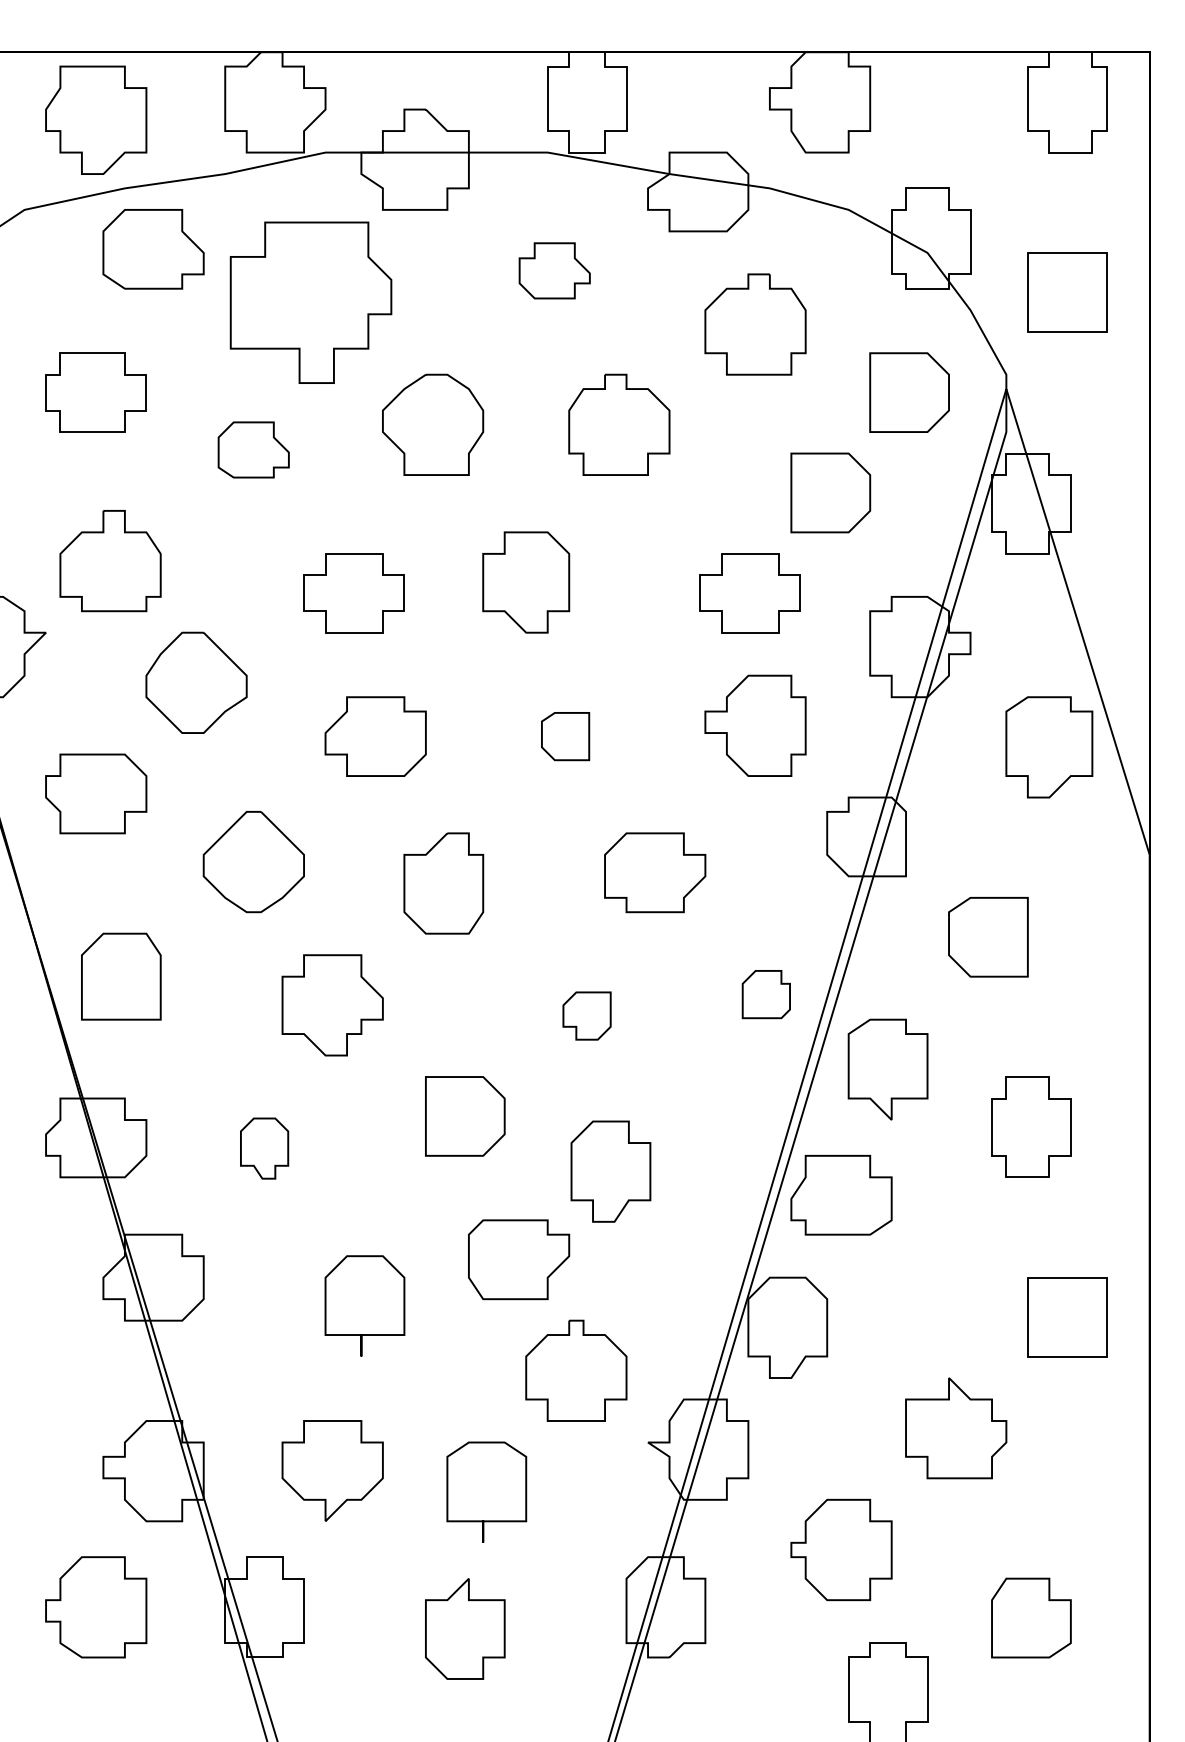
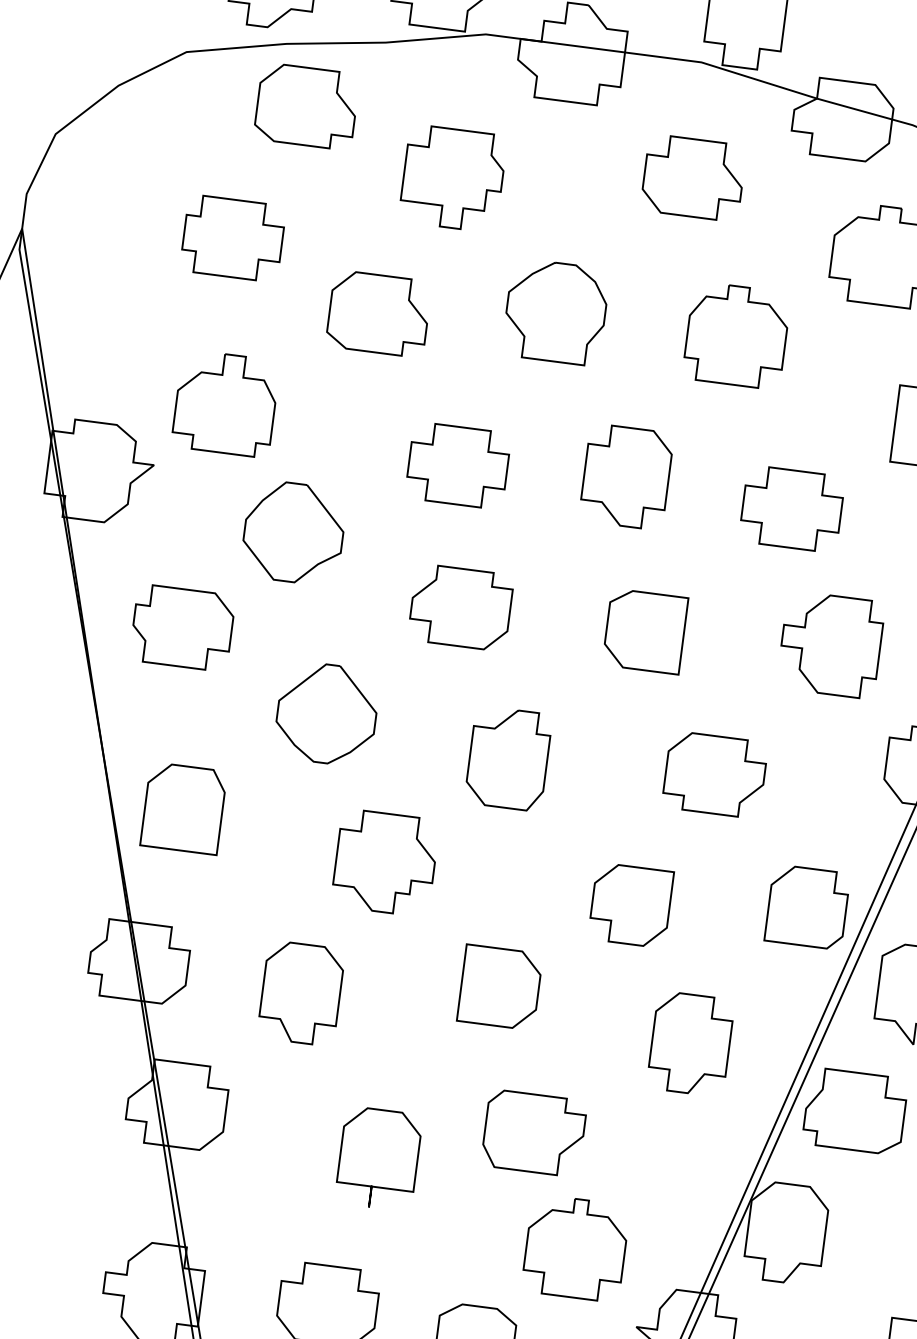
part: (554, 270) -> (693, 177), size x1.43
part: (311, 303) -> (453, 179), size x0.62
part: (253, 449) -> (378, 313), size x1.43
part: (749, 593) -> (791, 509), moved
part: (565, 736) -> (645, 631), size x1.67
part: (766, 994) -> (807, 907), size x1.67
part: (586, 1015) -> (630, 904), size x1.67
part: (264, 1148) -> (301, 993), size x1.67
part: (610, 1171) -> (690, 1043), moved

